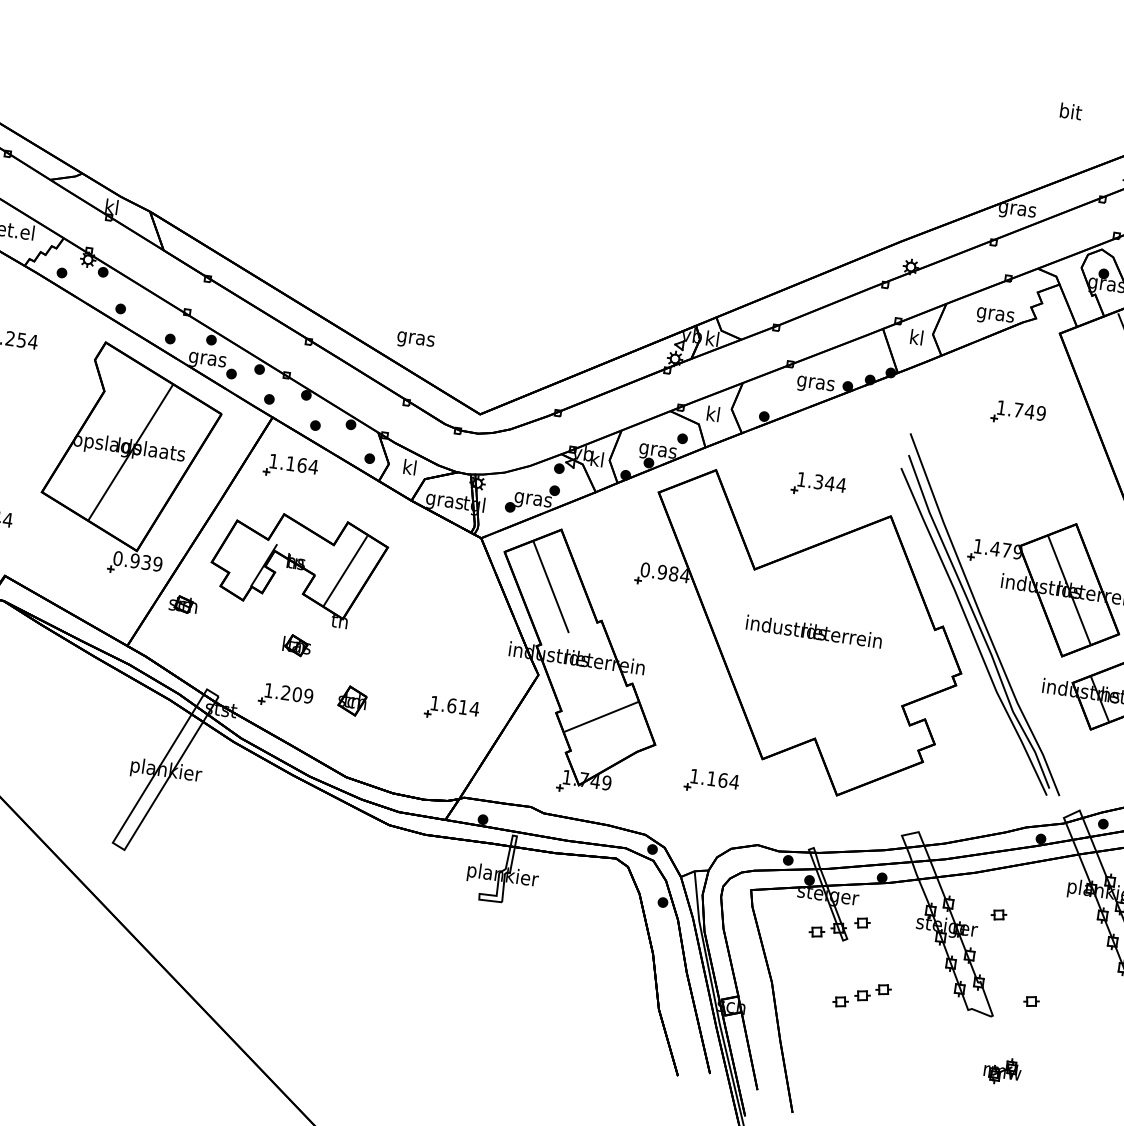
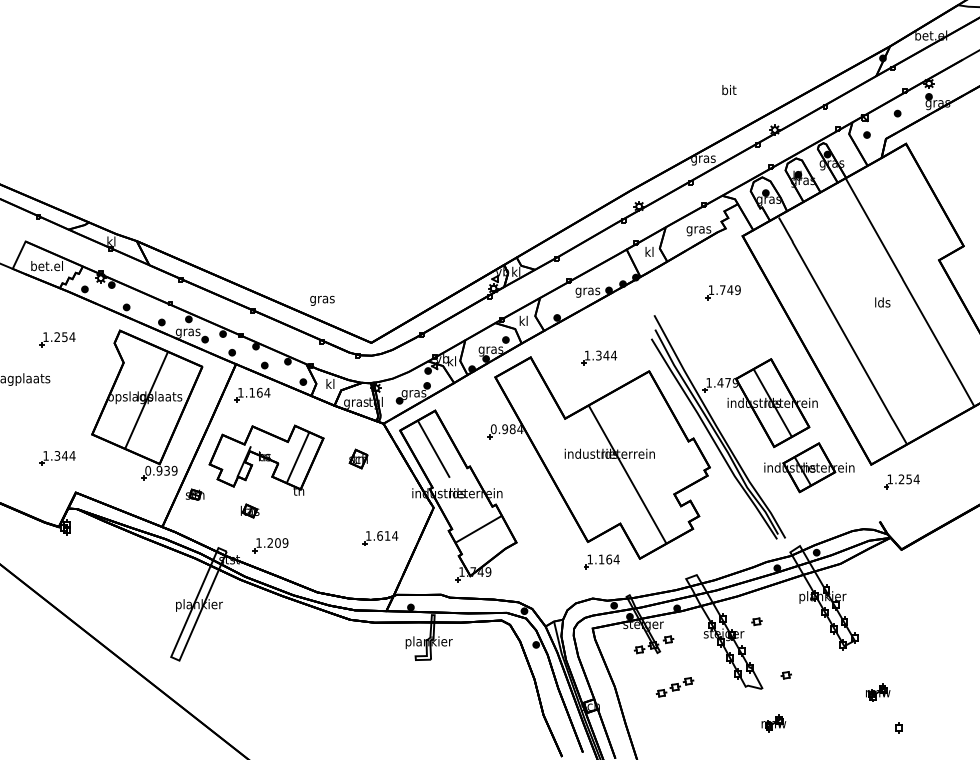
part: (296, 644) -> (249, 510), moved
line: (836, 666) -> (627, 474), added
part: (352, 700) -> (358, 458), moved
part: (711, 781) -> (601, 561), moved

